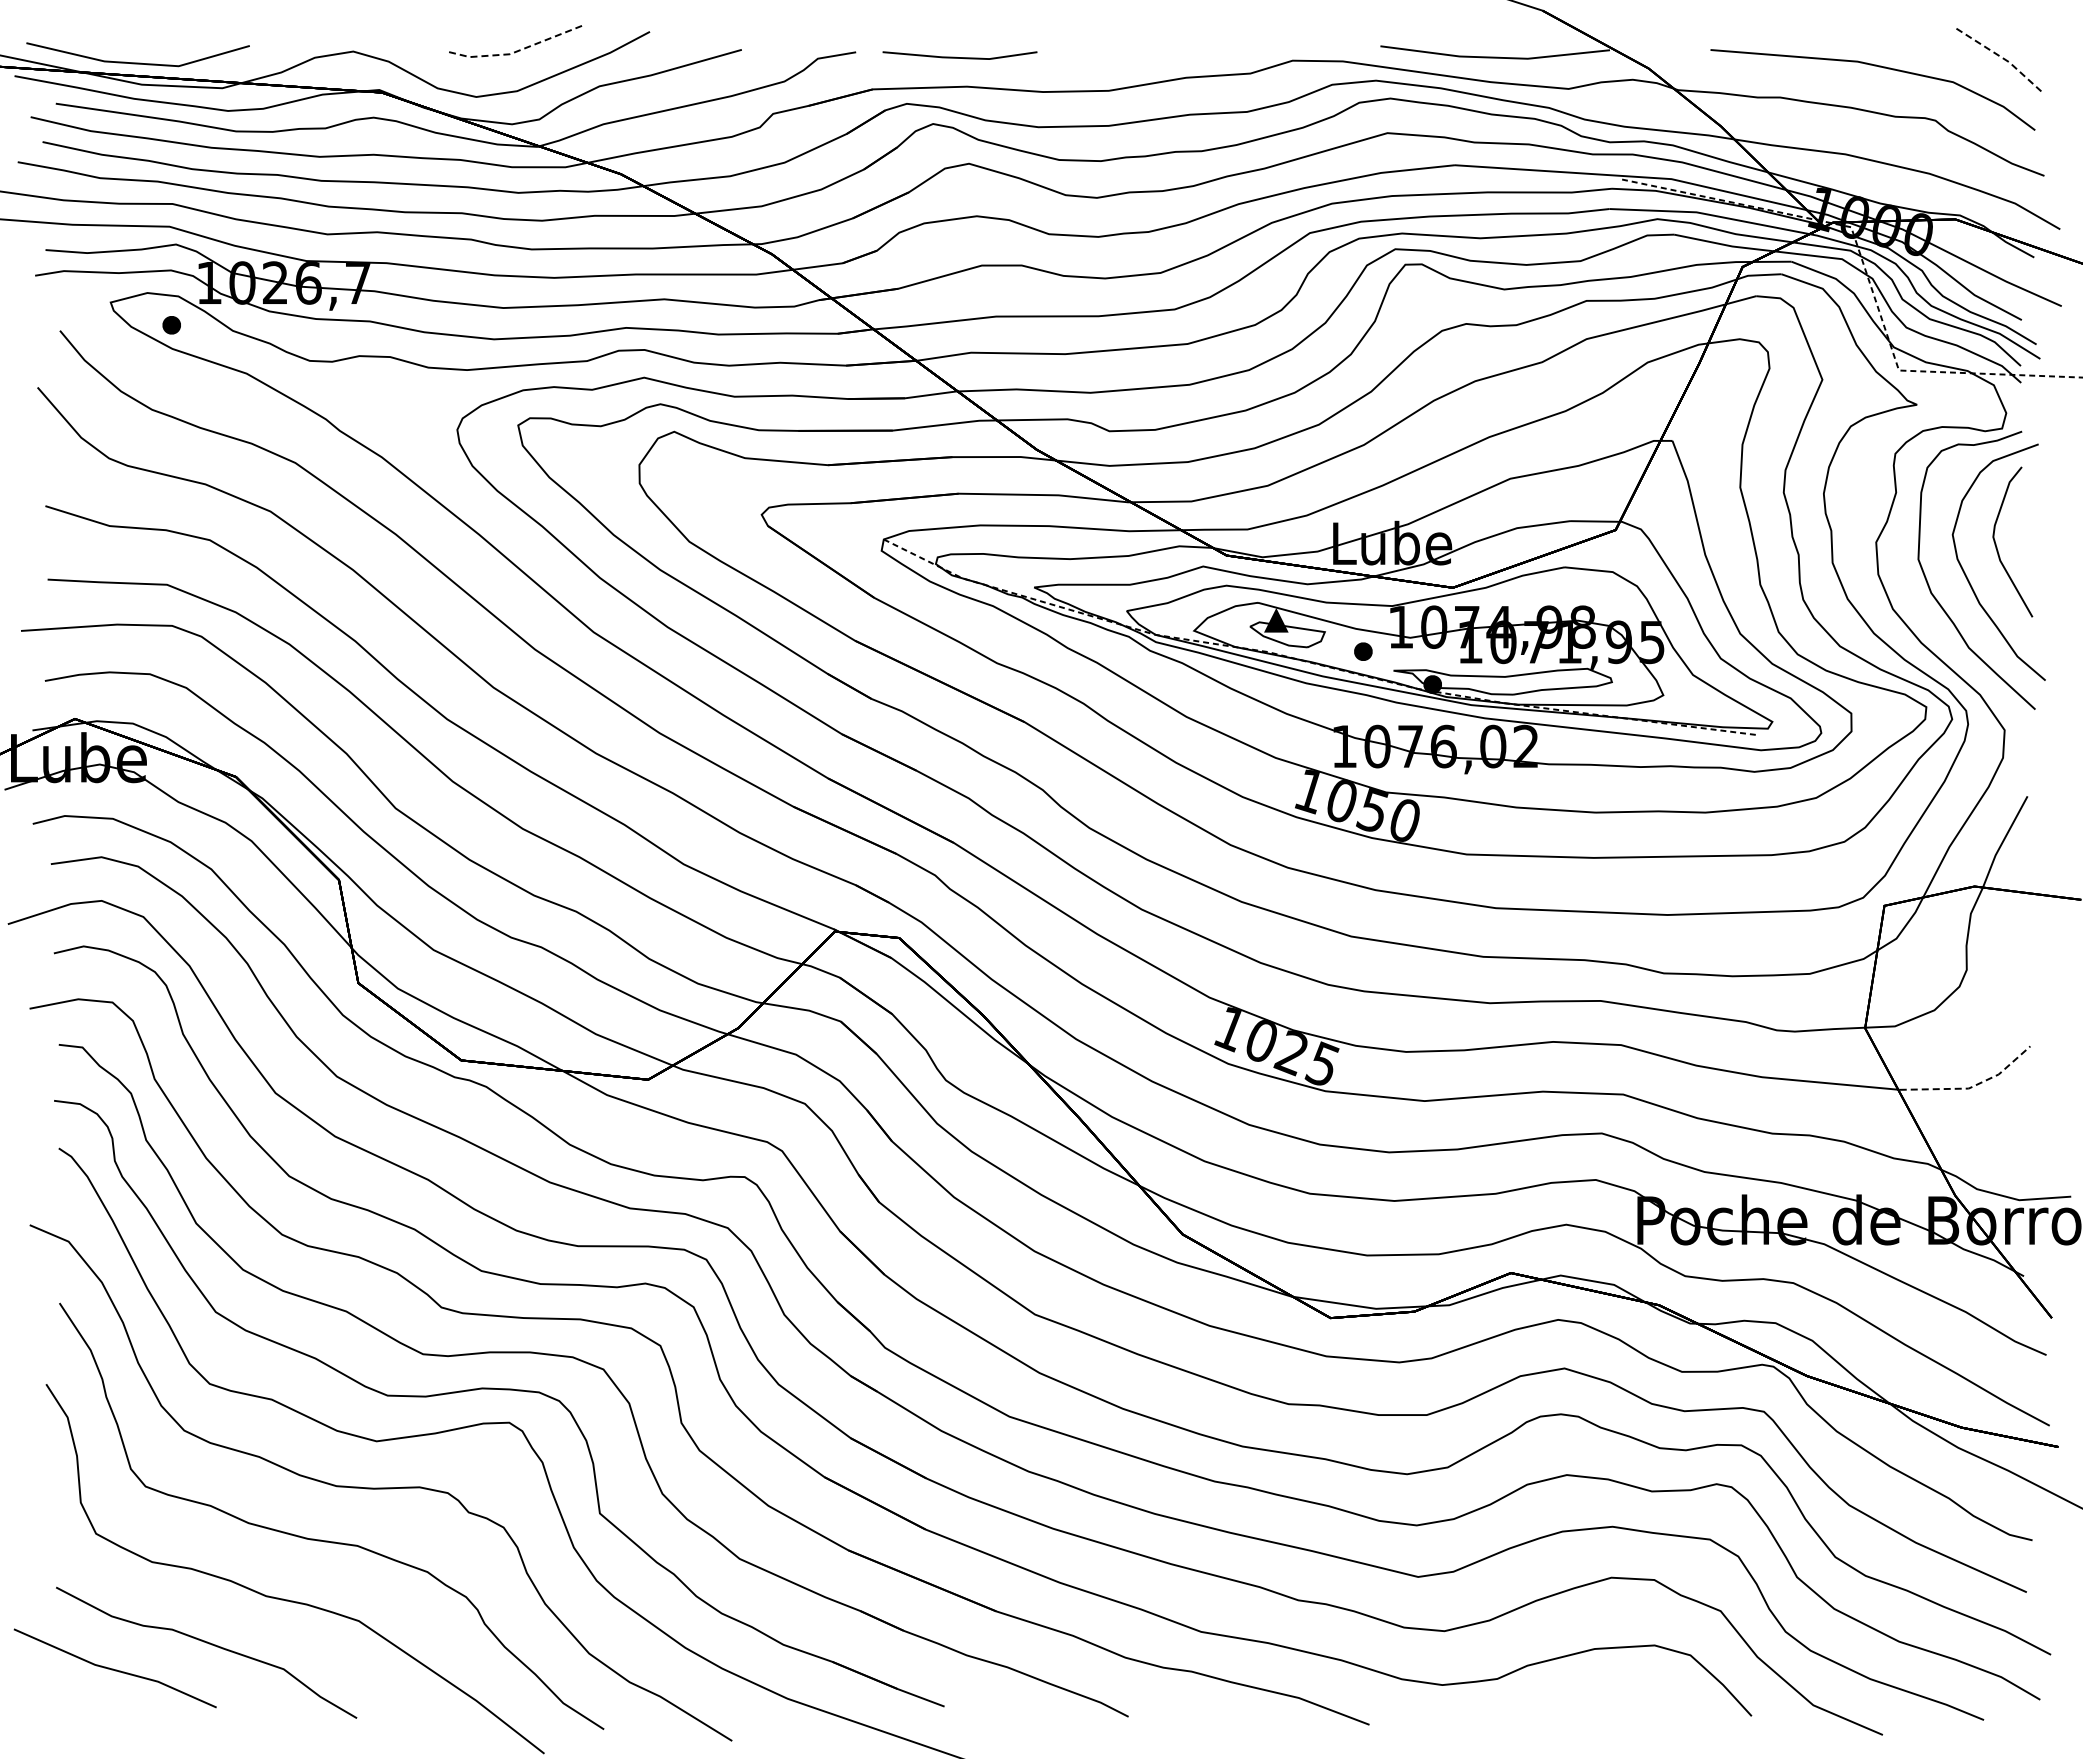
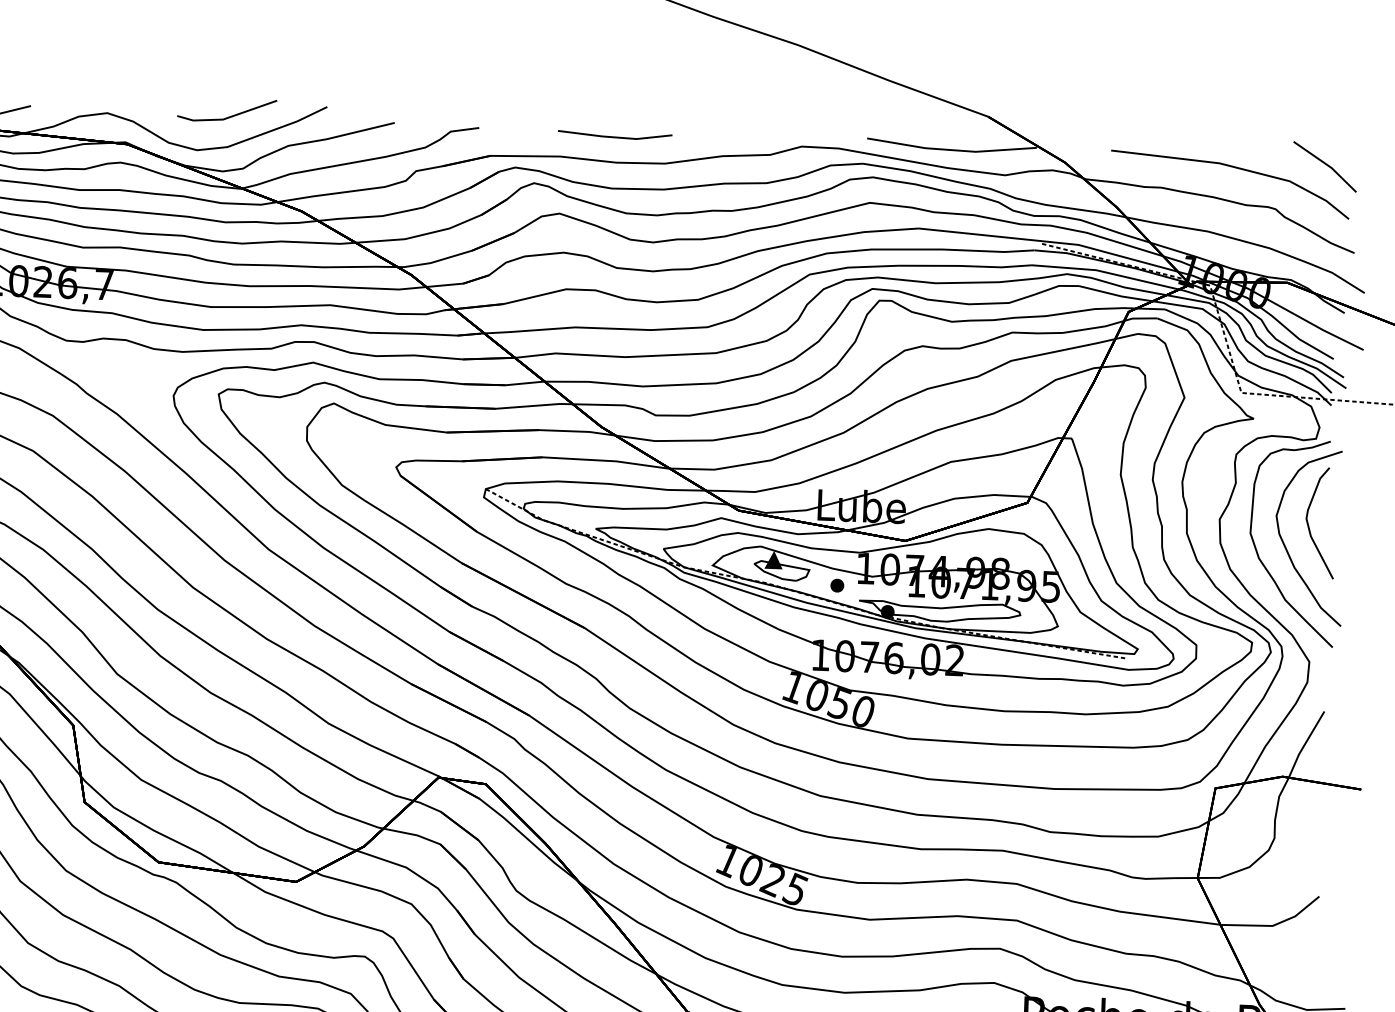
line: (515, 52) -> (227, 118), dashed -> solid
line: (959, 57) -> (614, 137), moved
line: (2003, 58) -> (1327, 165), dashed -> solid
line: (1972, 1086) -> (1275, 924), dashed -> solid

